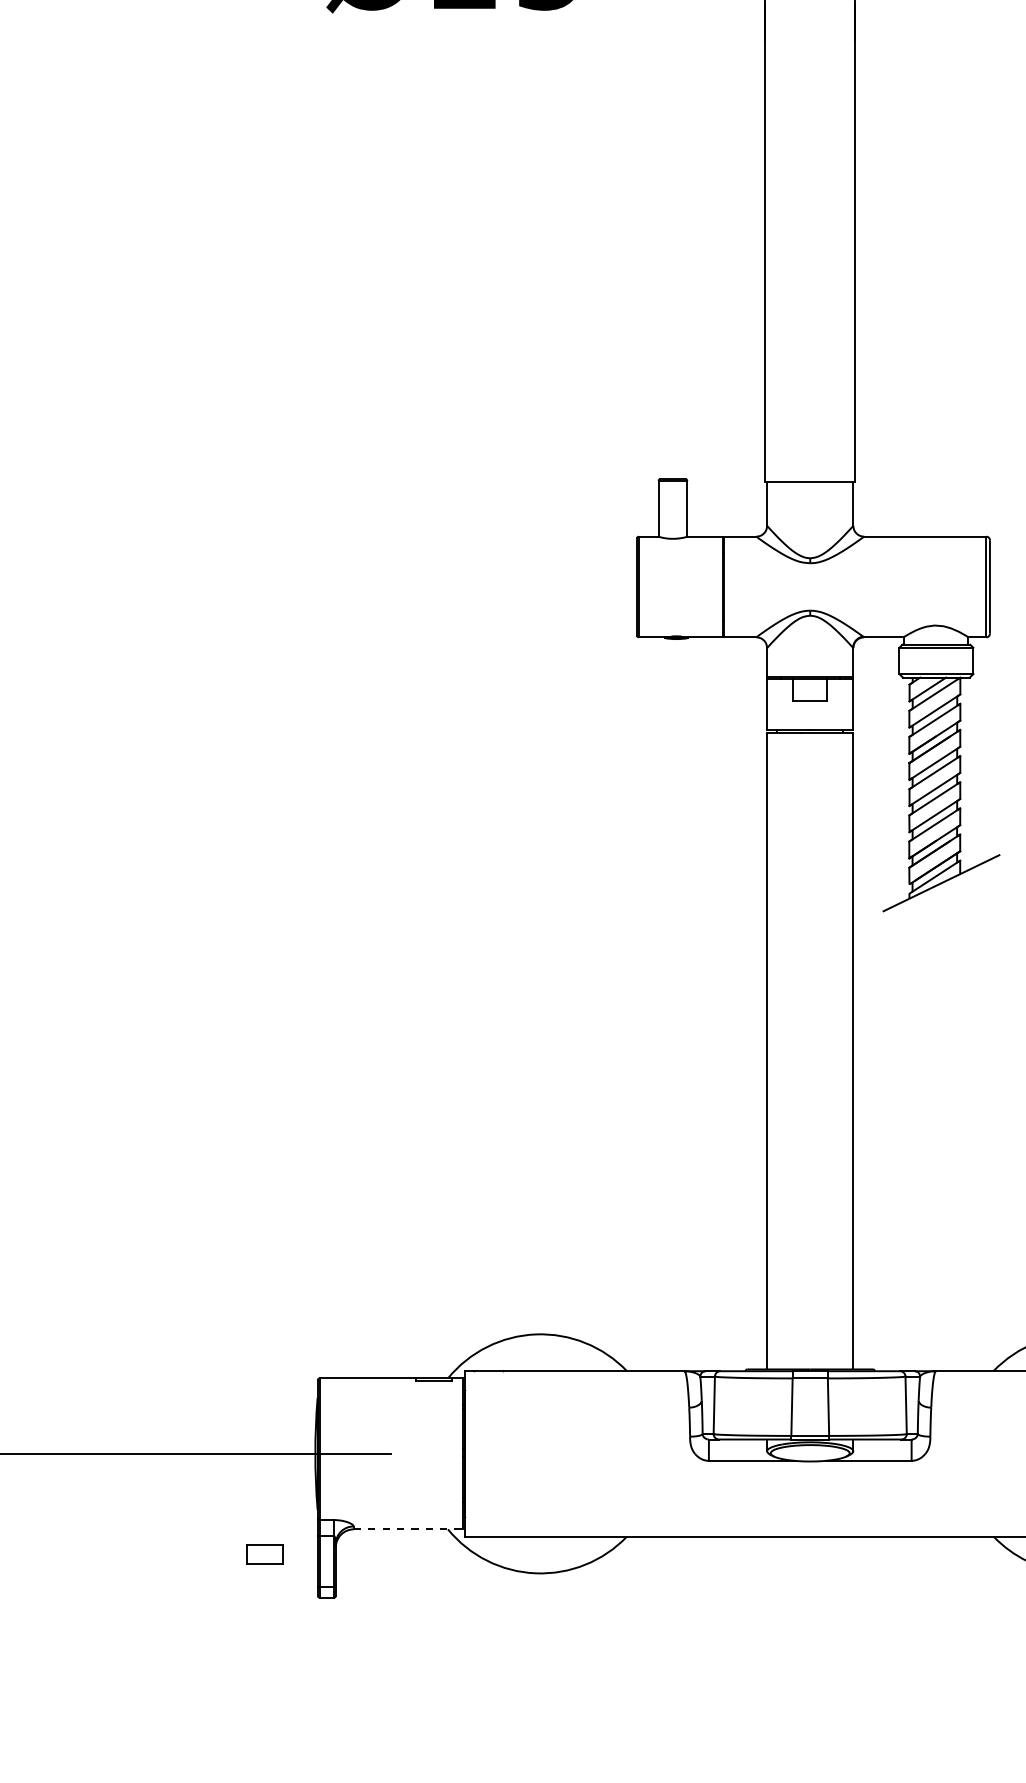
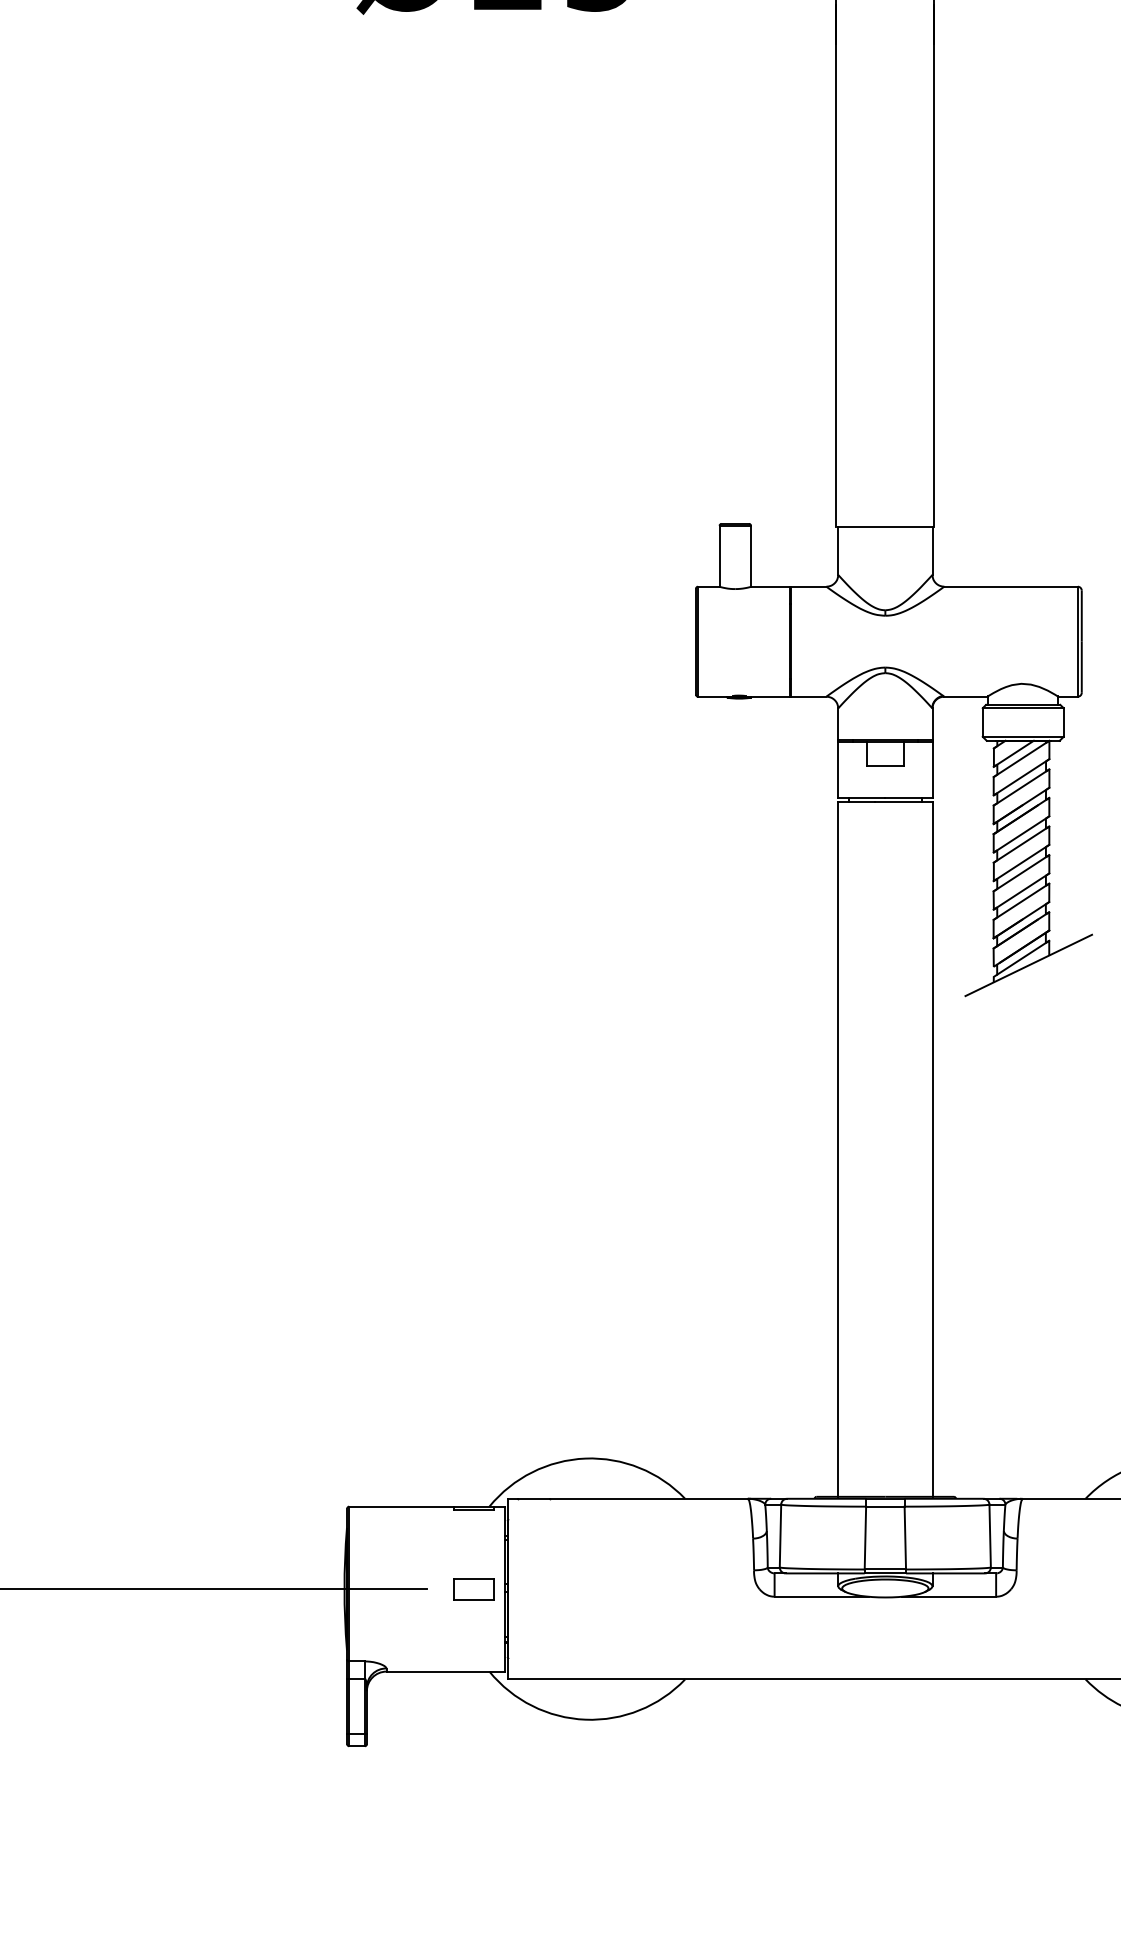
line: (408, 1529) -> (446, 1671), dashed -> solid
part: (264, 1554) -> (473, 1588), moved

